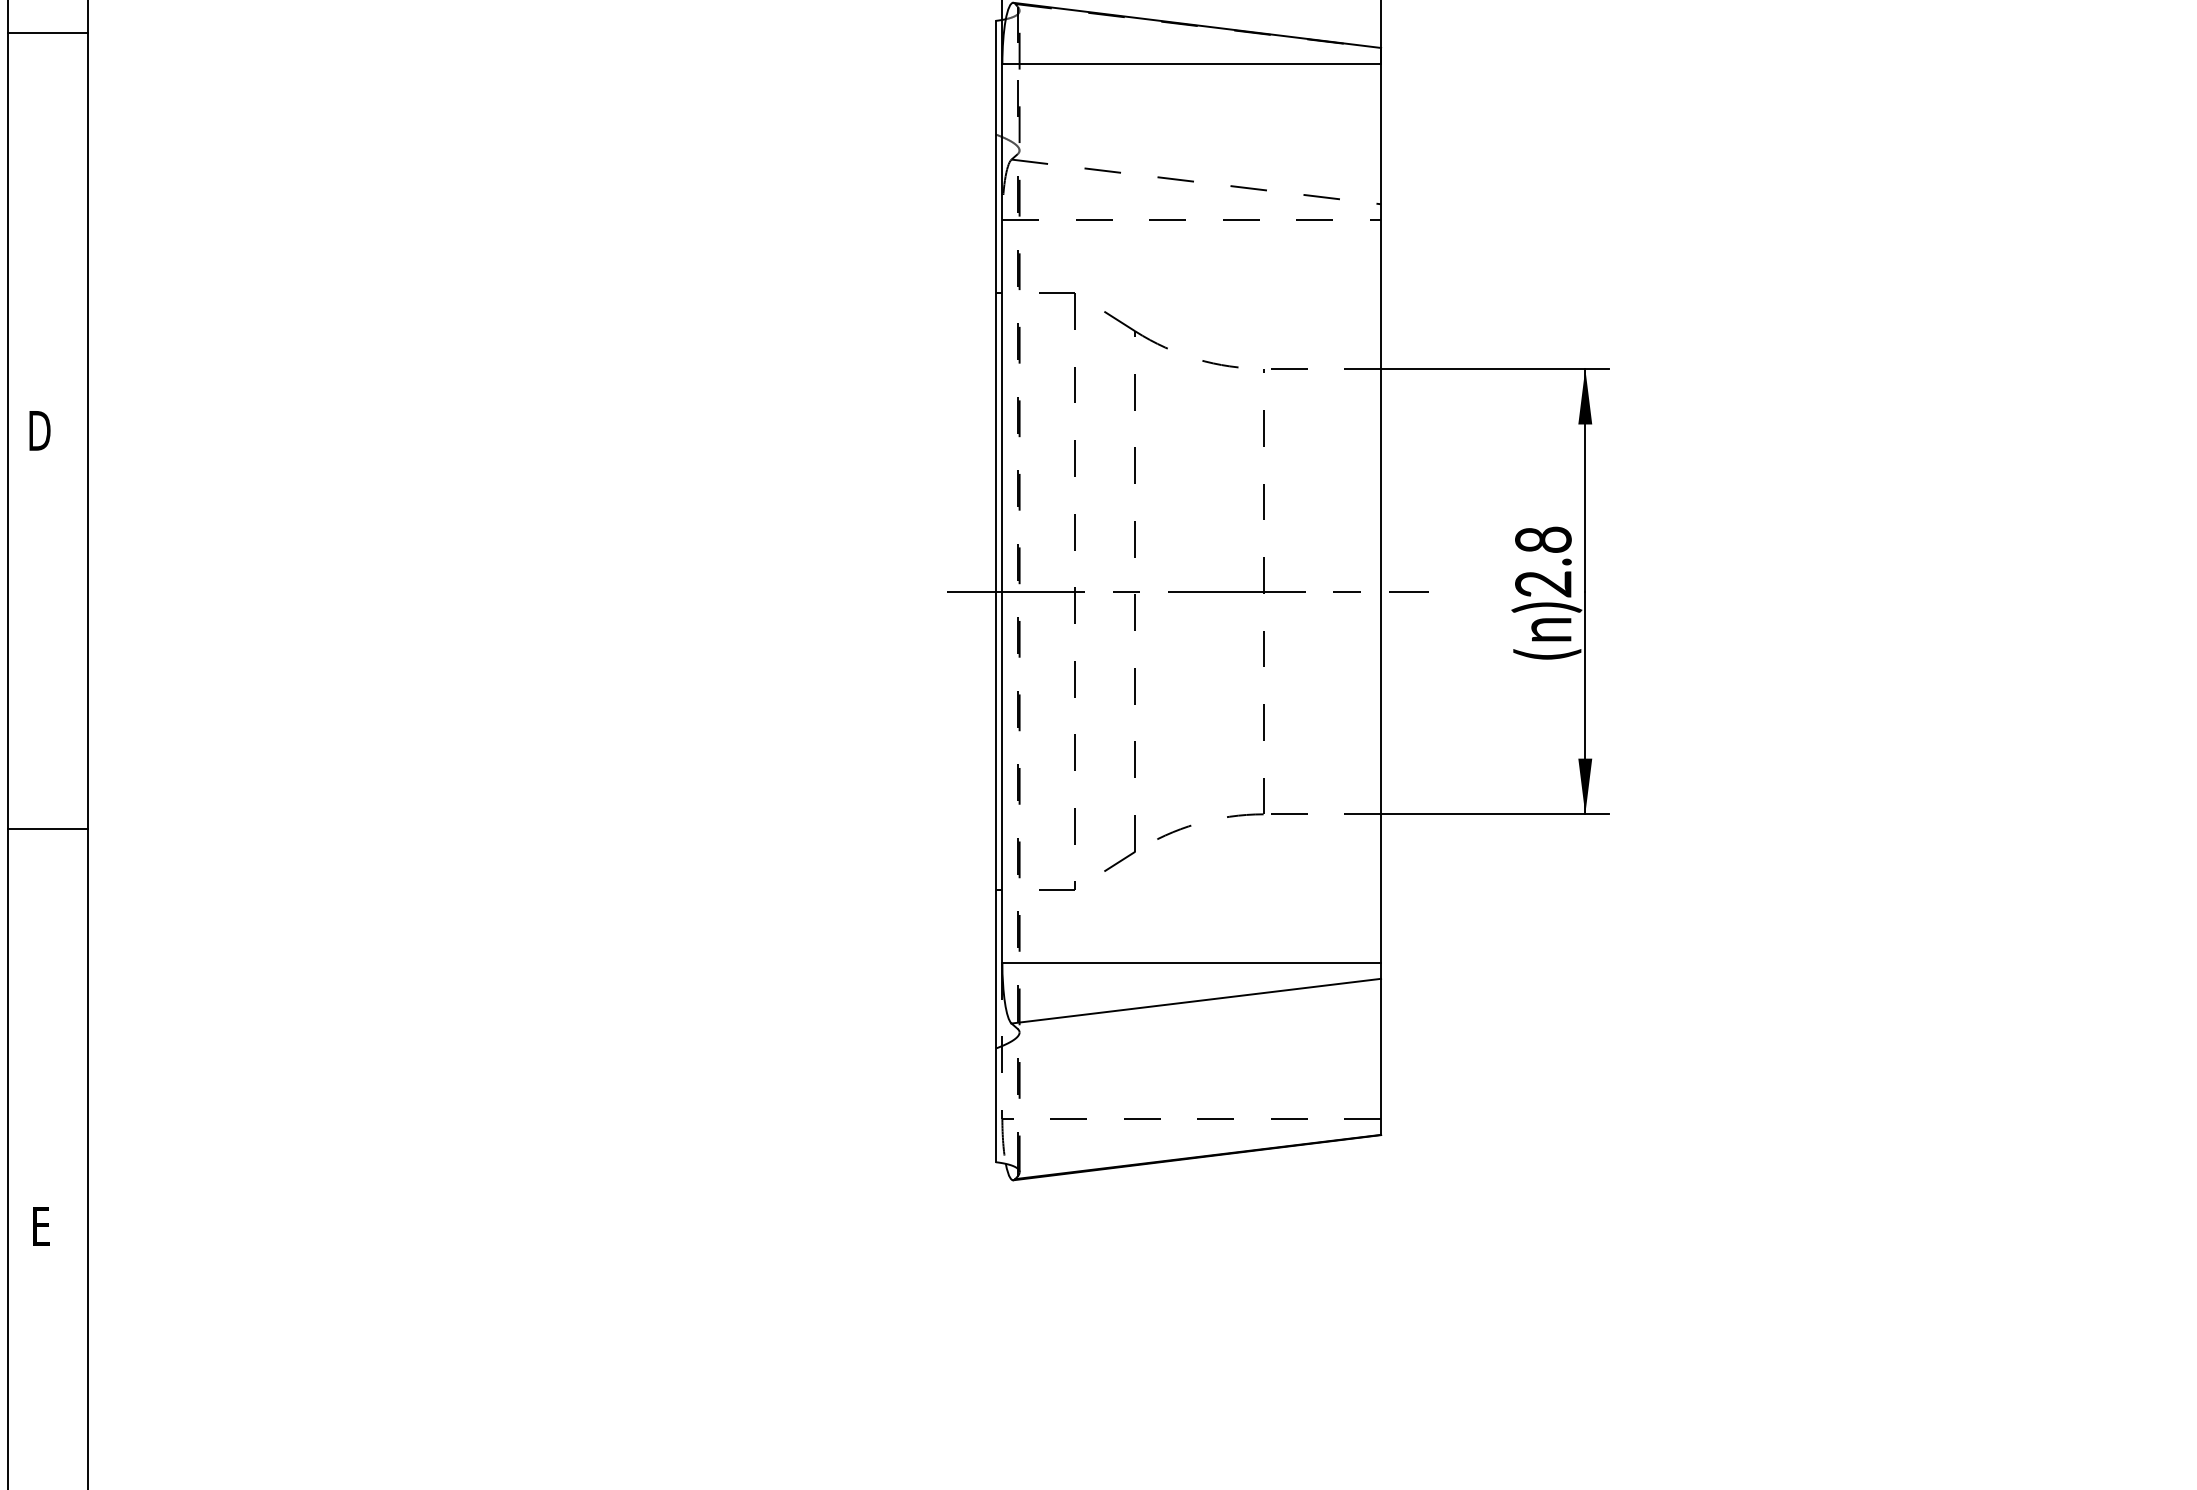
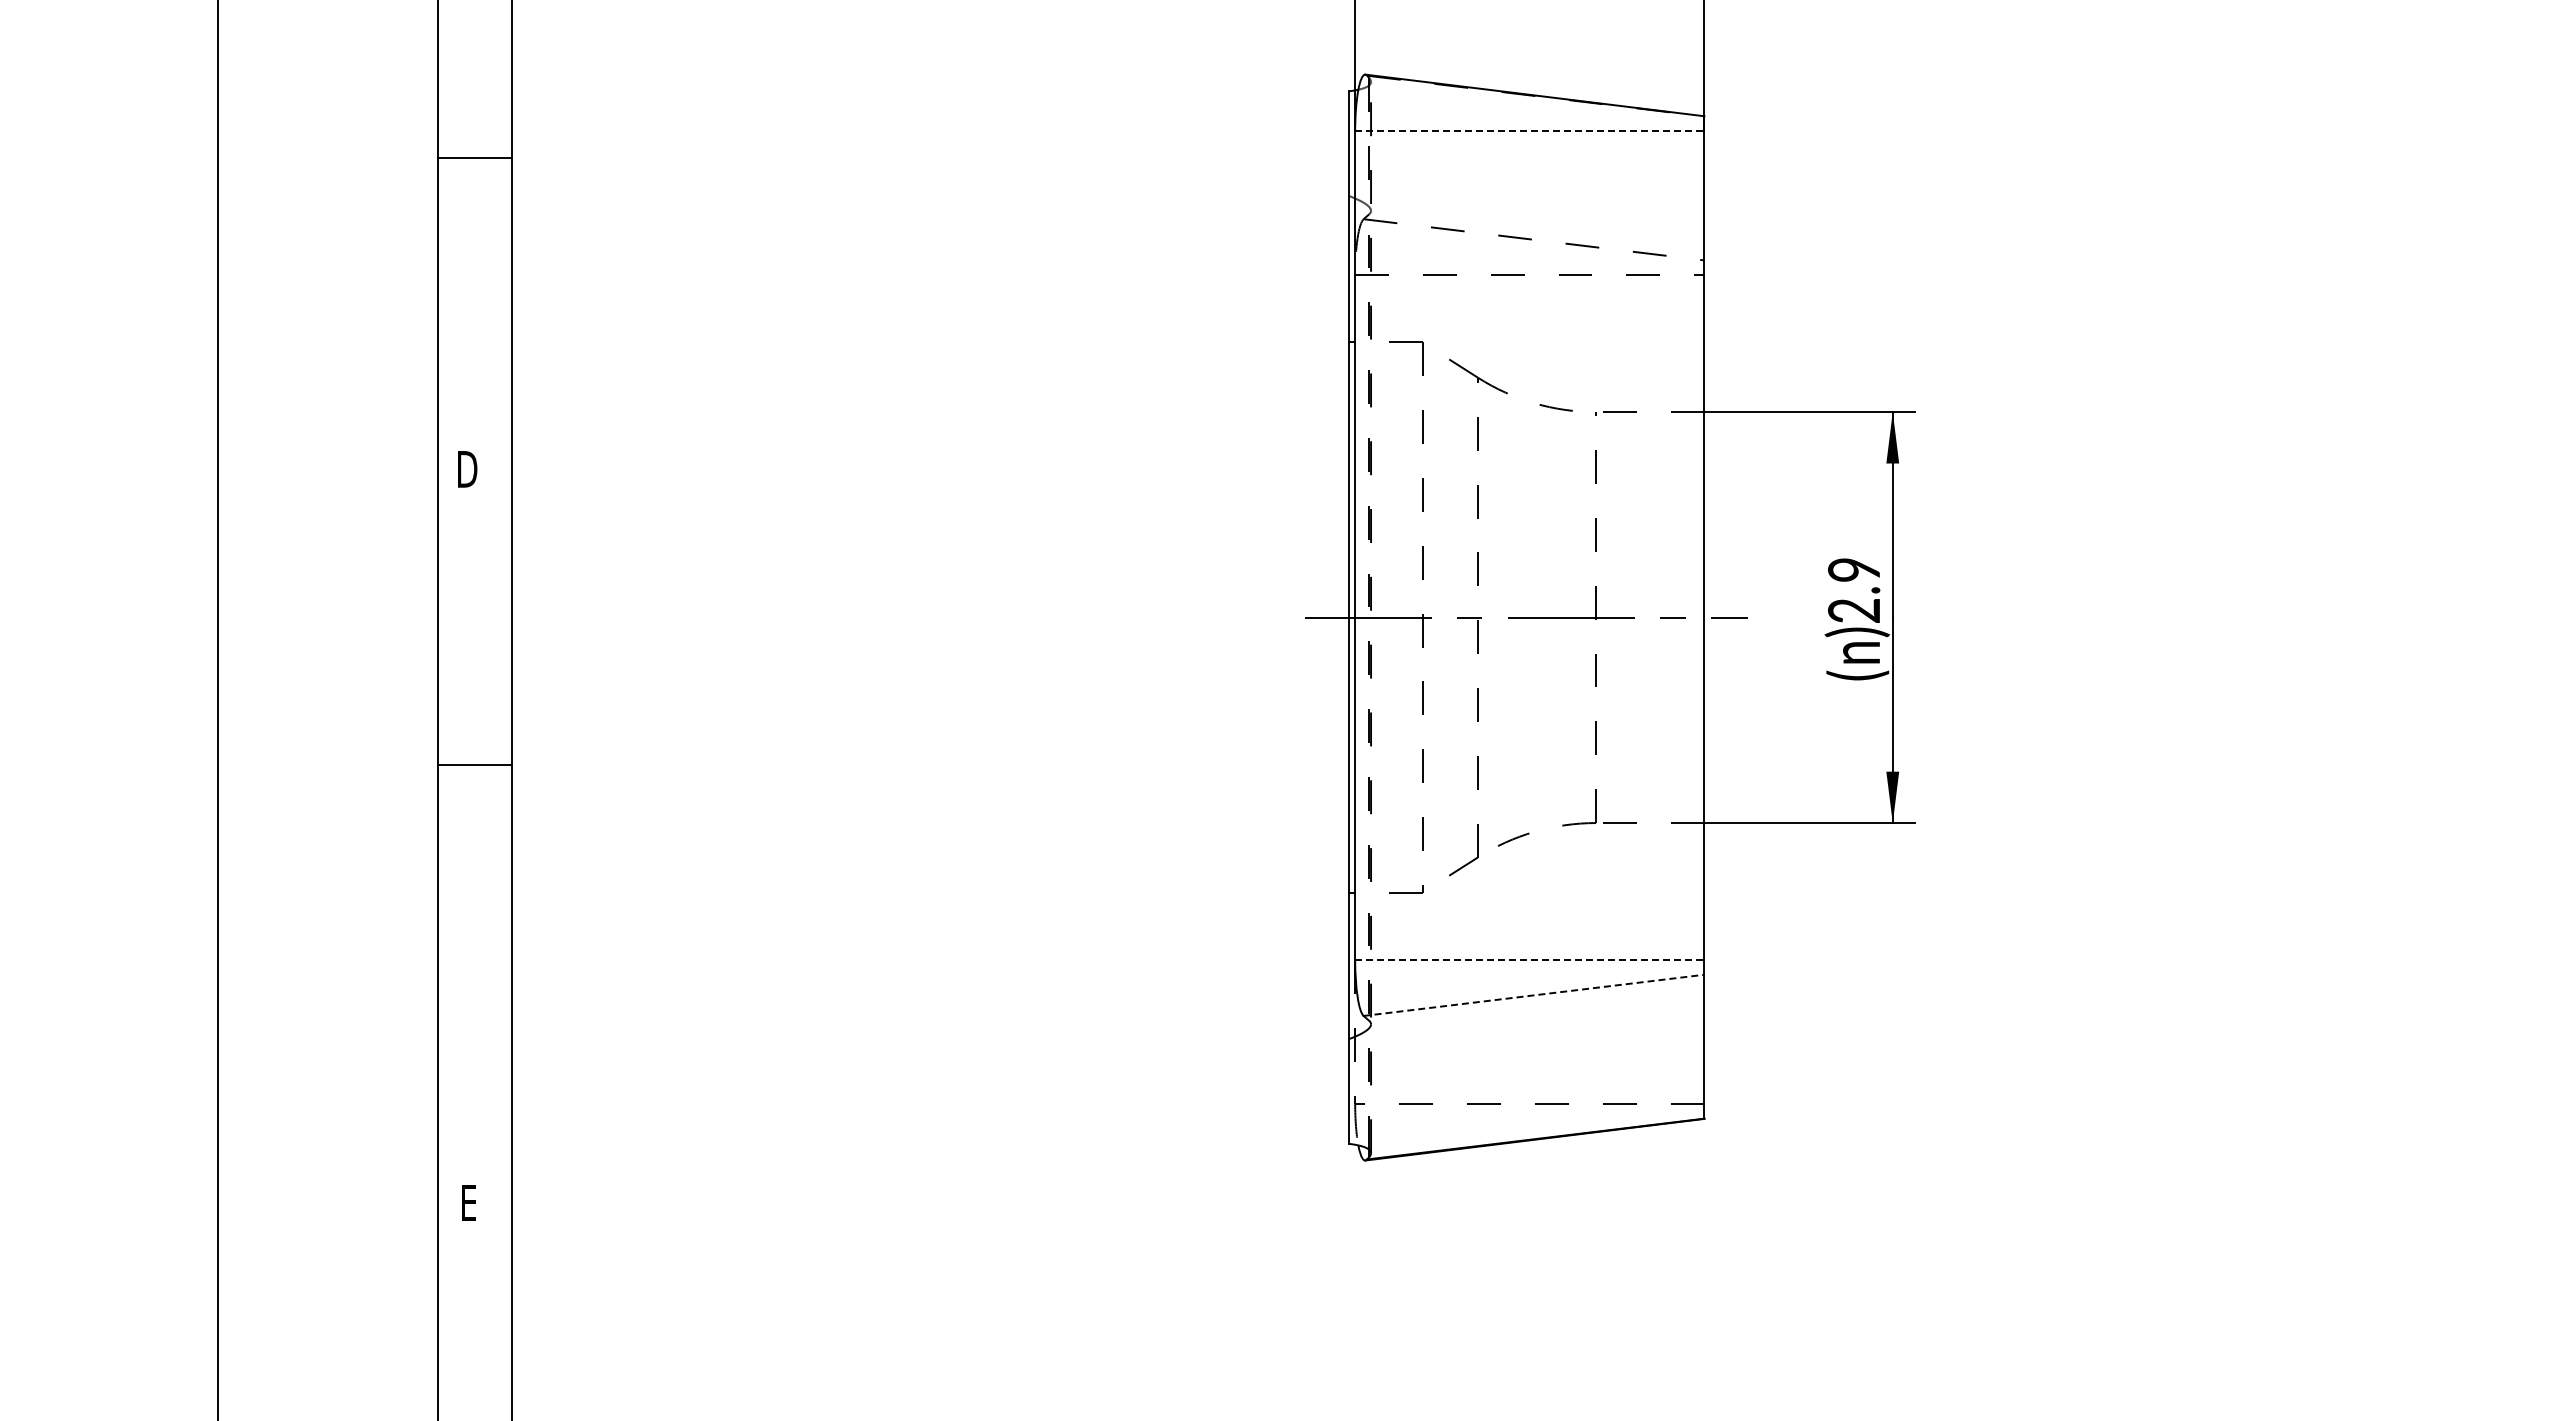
line: (47, 33) -> (474, 158), moved
line: (1191, 64) -> (1529, 131), solid -> dashed
text: (1544, 539) -> (1855, 569), )2.8 -> )2.9
line: (47, 828) -> (474, 765), moved
line: (1191, 963) -> (1529, 960), solid -> dashed
line: (1196, 1001) -> (1534, 995), solid -> dashed

